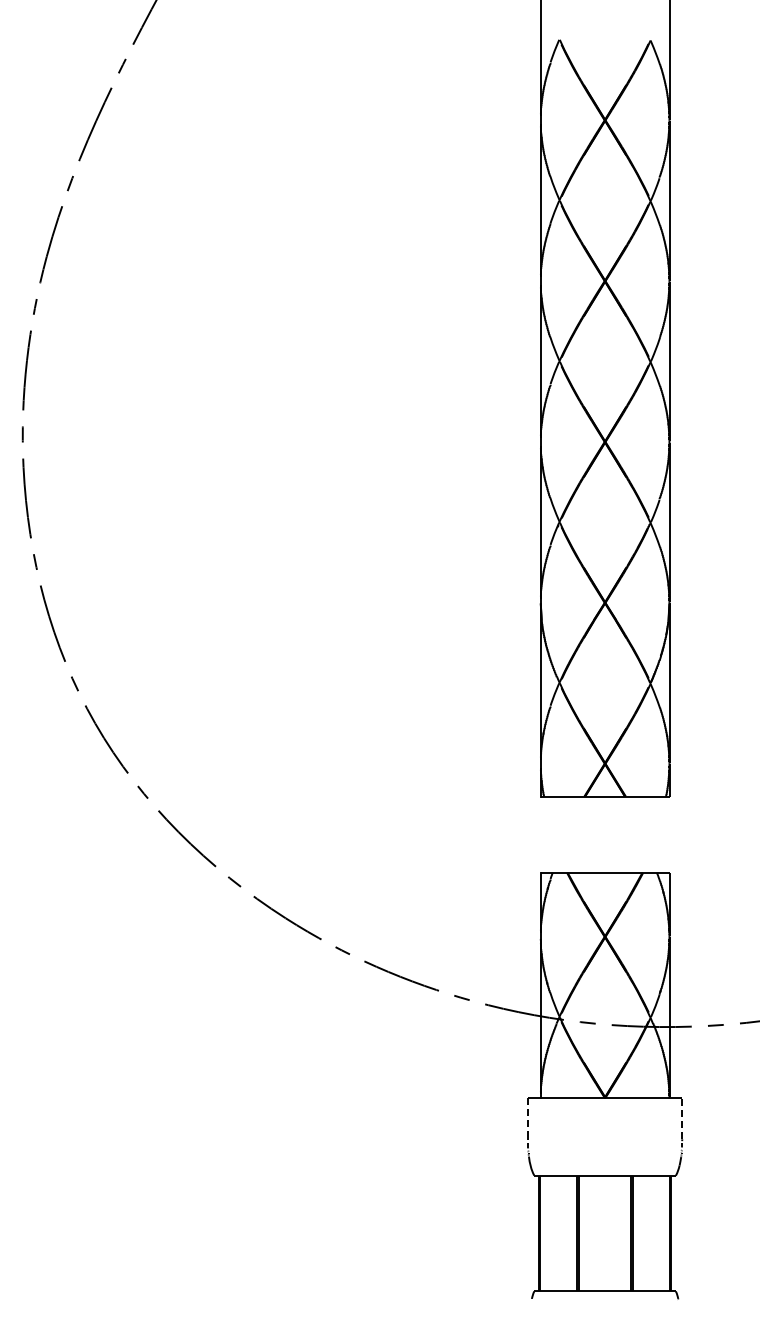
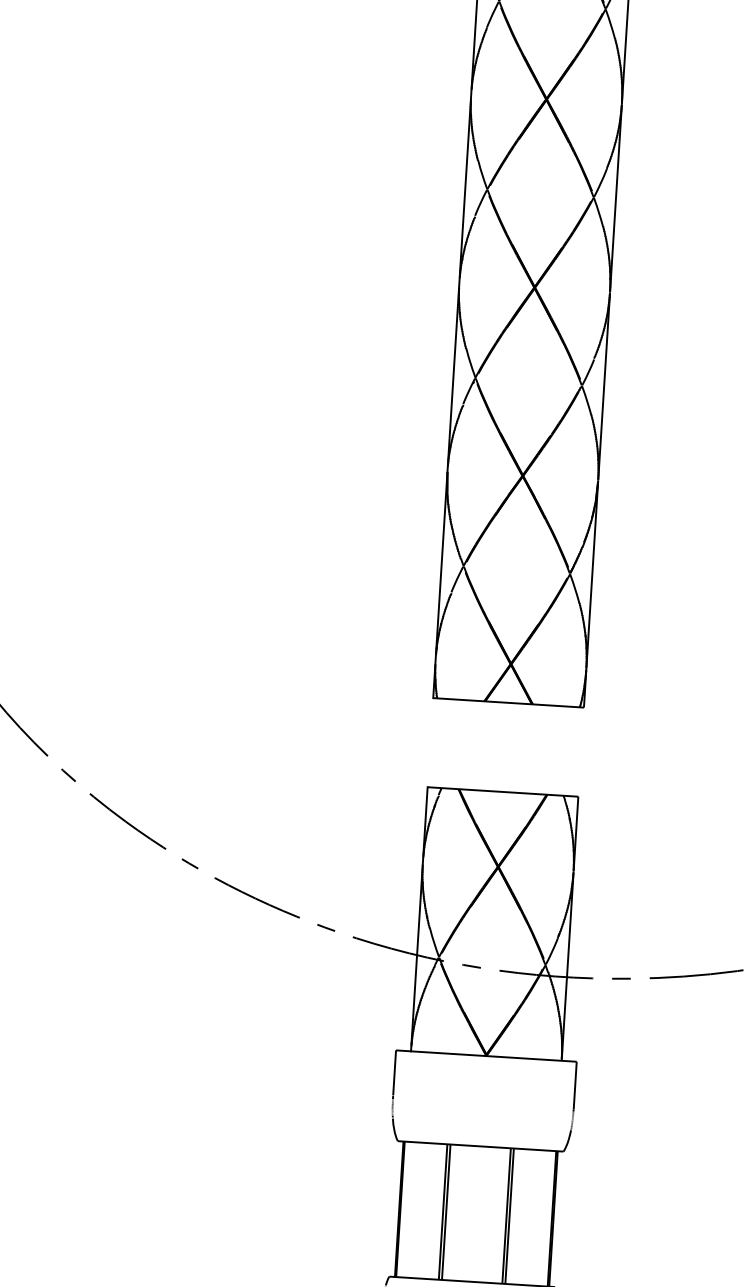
line: (527, 1118) -> (394, 1073), dashed -> solid
line: (682, 1118) -> (575, 1085), dashed -> solid

